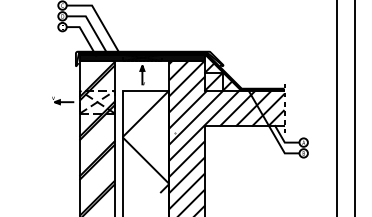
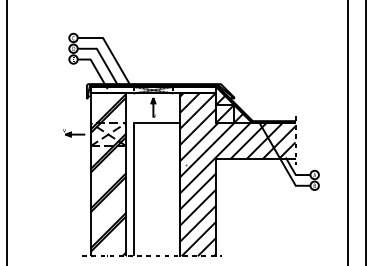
hatch: (142, 58) -> (153, 90), removed
hatch: (145, 141) -> (156, 173), removed

